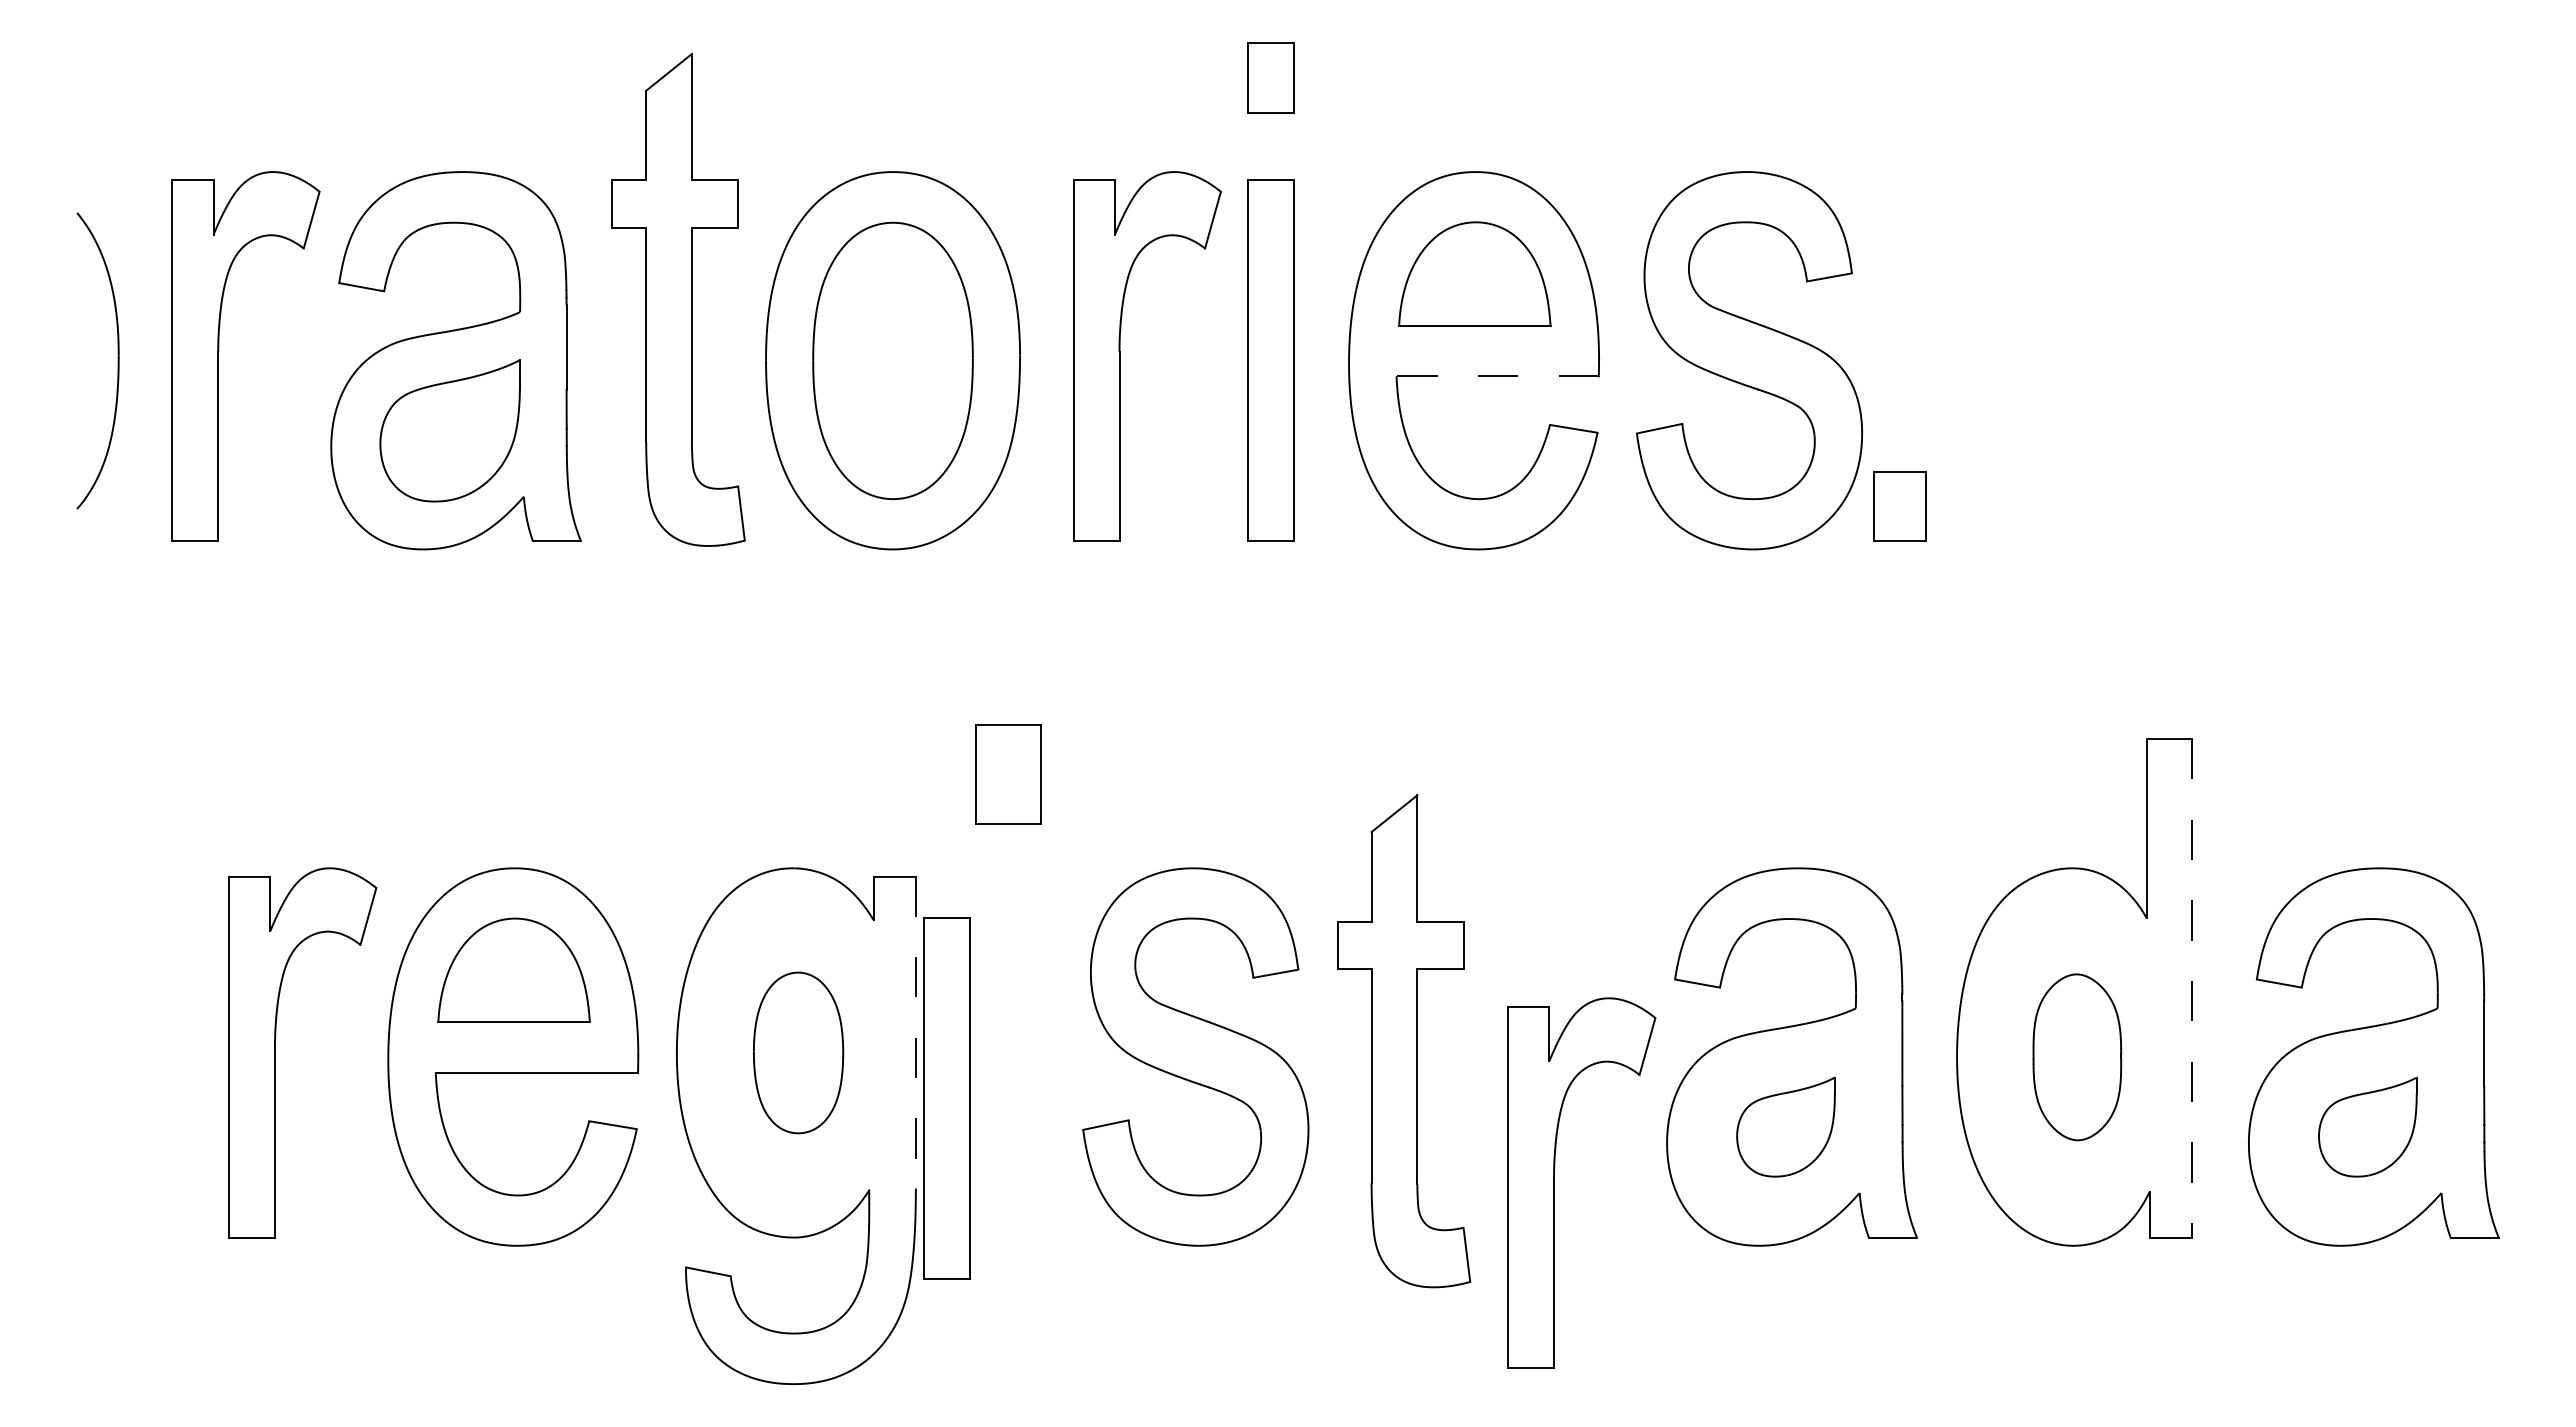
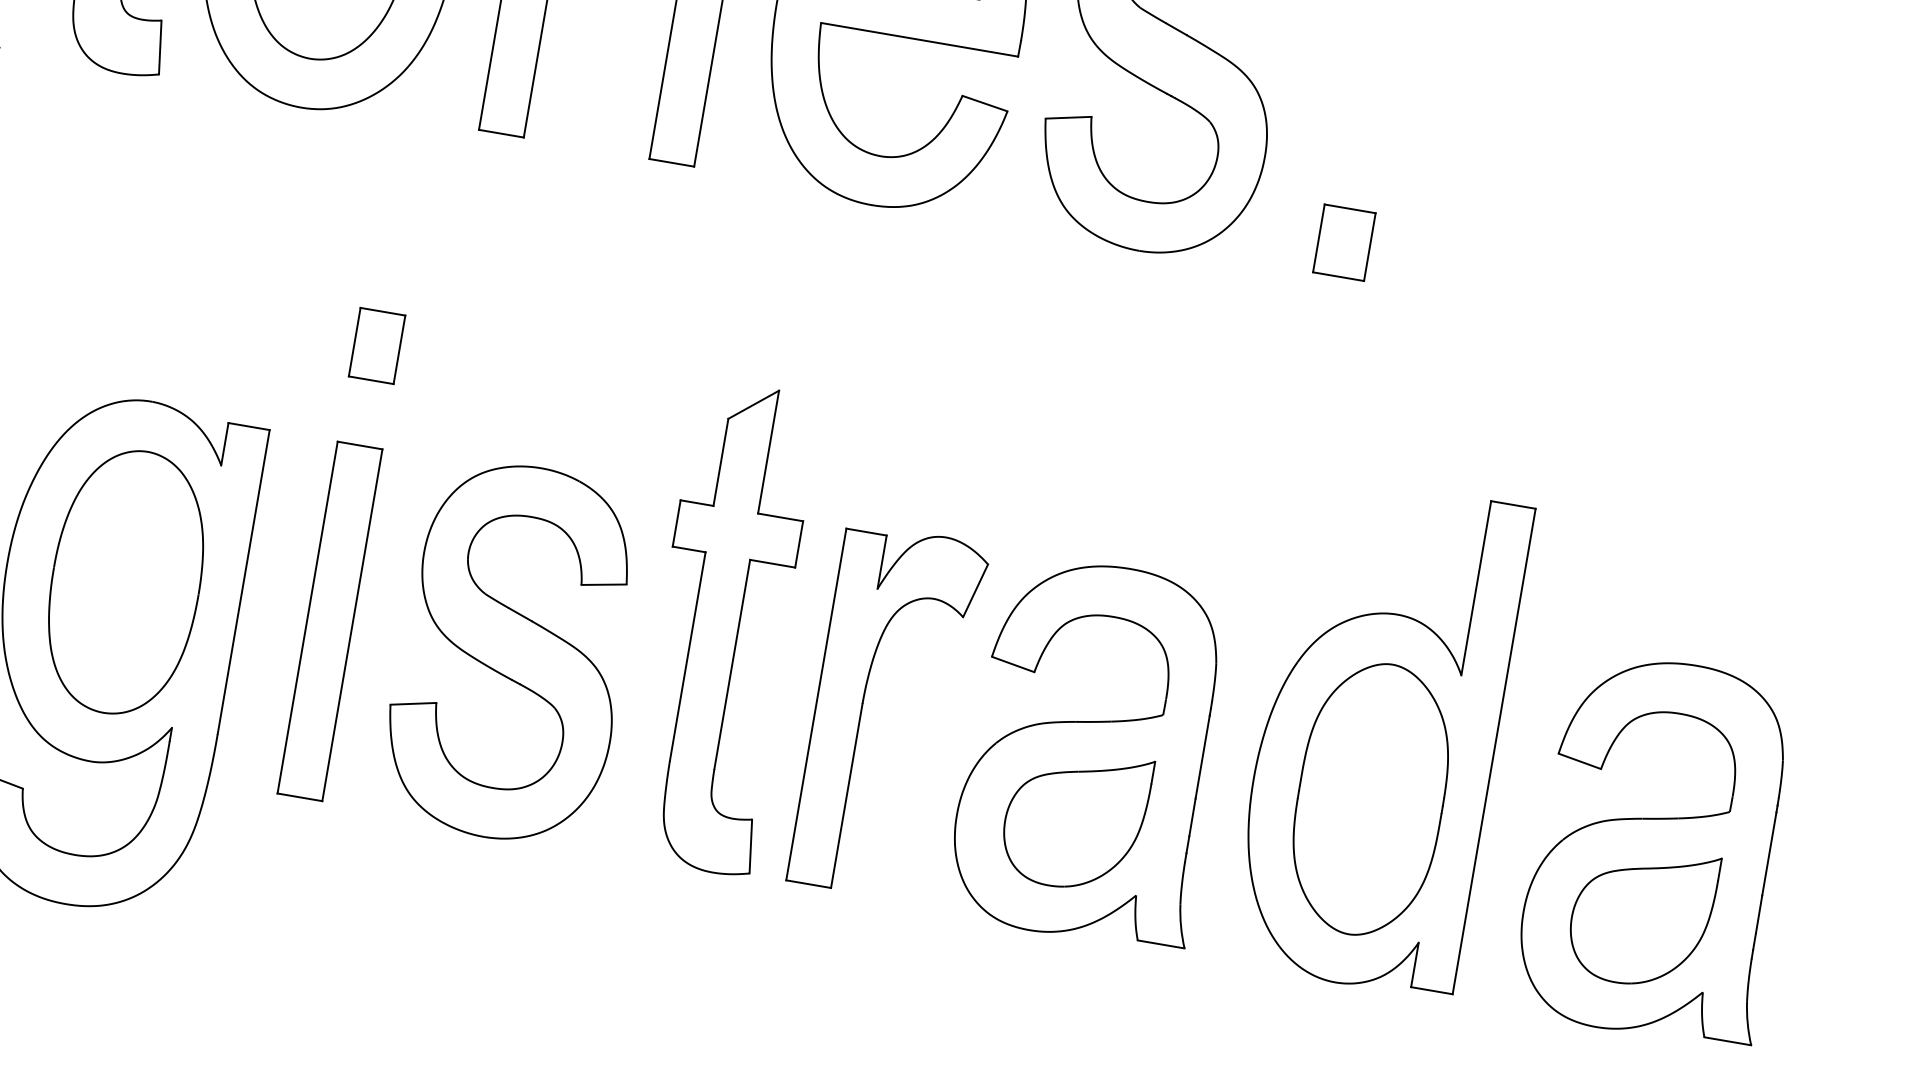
line: (1497, 376) -> (919, 39), dashed -> solid
part: (1899, 506) -> (1343, 242), moved
part: (1008, 773) -> (377, 345), size x0.71
line: (2192, 988) -> (1494, 751), dashed -> solid
line: (915, 1033) -> (243, 582), dashed -> solid
part: (1404, 1041) -> (725, 628), moved
part: (798, 1052) -> (126, 581), size x1.67
part: (2077, 1057) -> (1370, 799), size x1.67
part: (946, 1098) -> (329, 621), moved
part: (1785, 1126) -> (1075, 818), size x1.43
part: (2367, 1126) -> (1641, 915), size x1.43
part: (1554, 1182) -> (862, 707), moved

